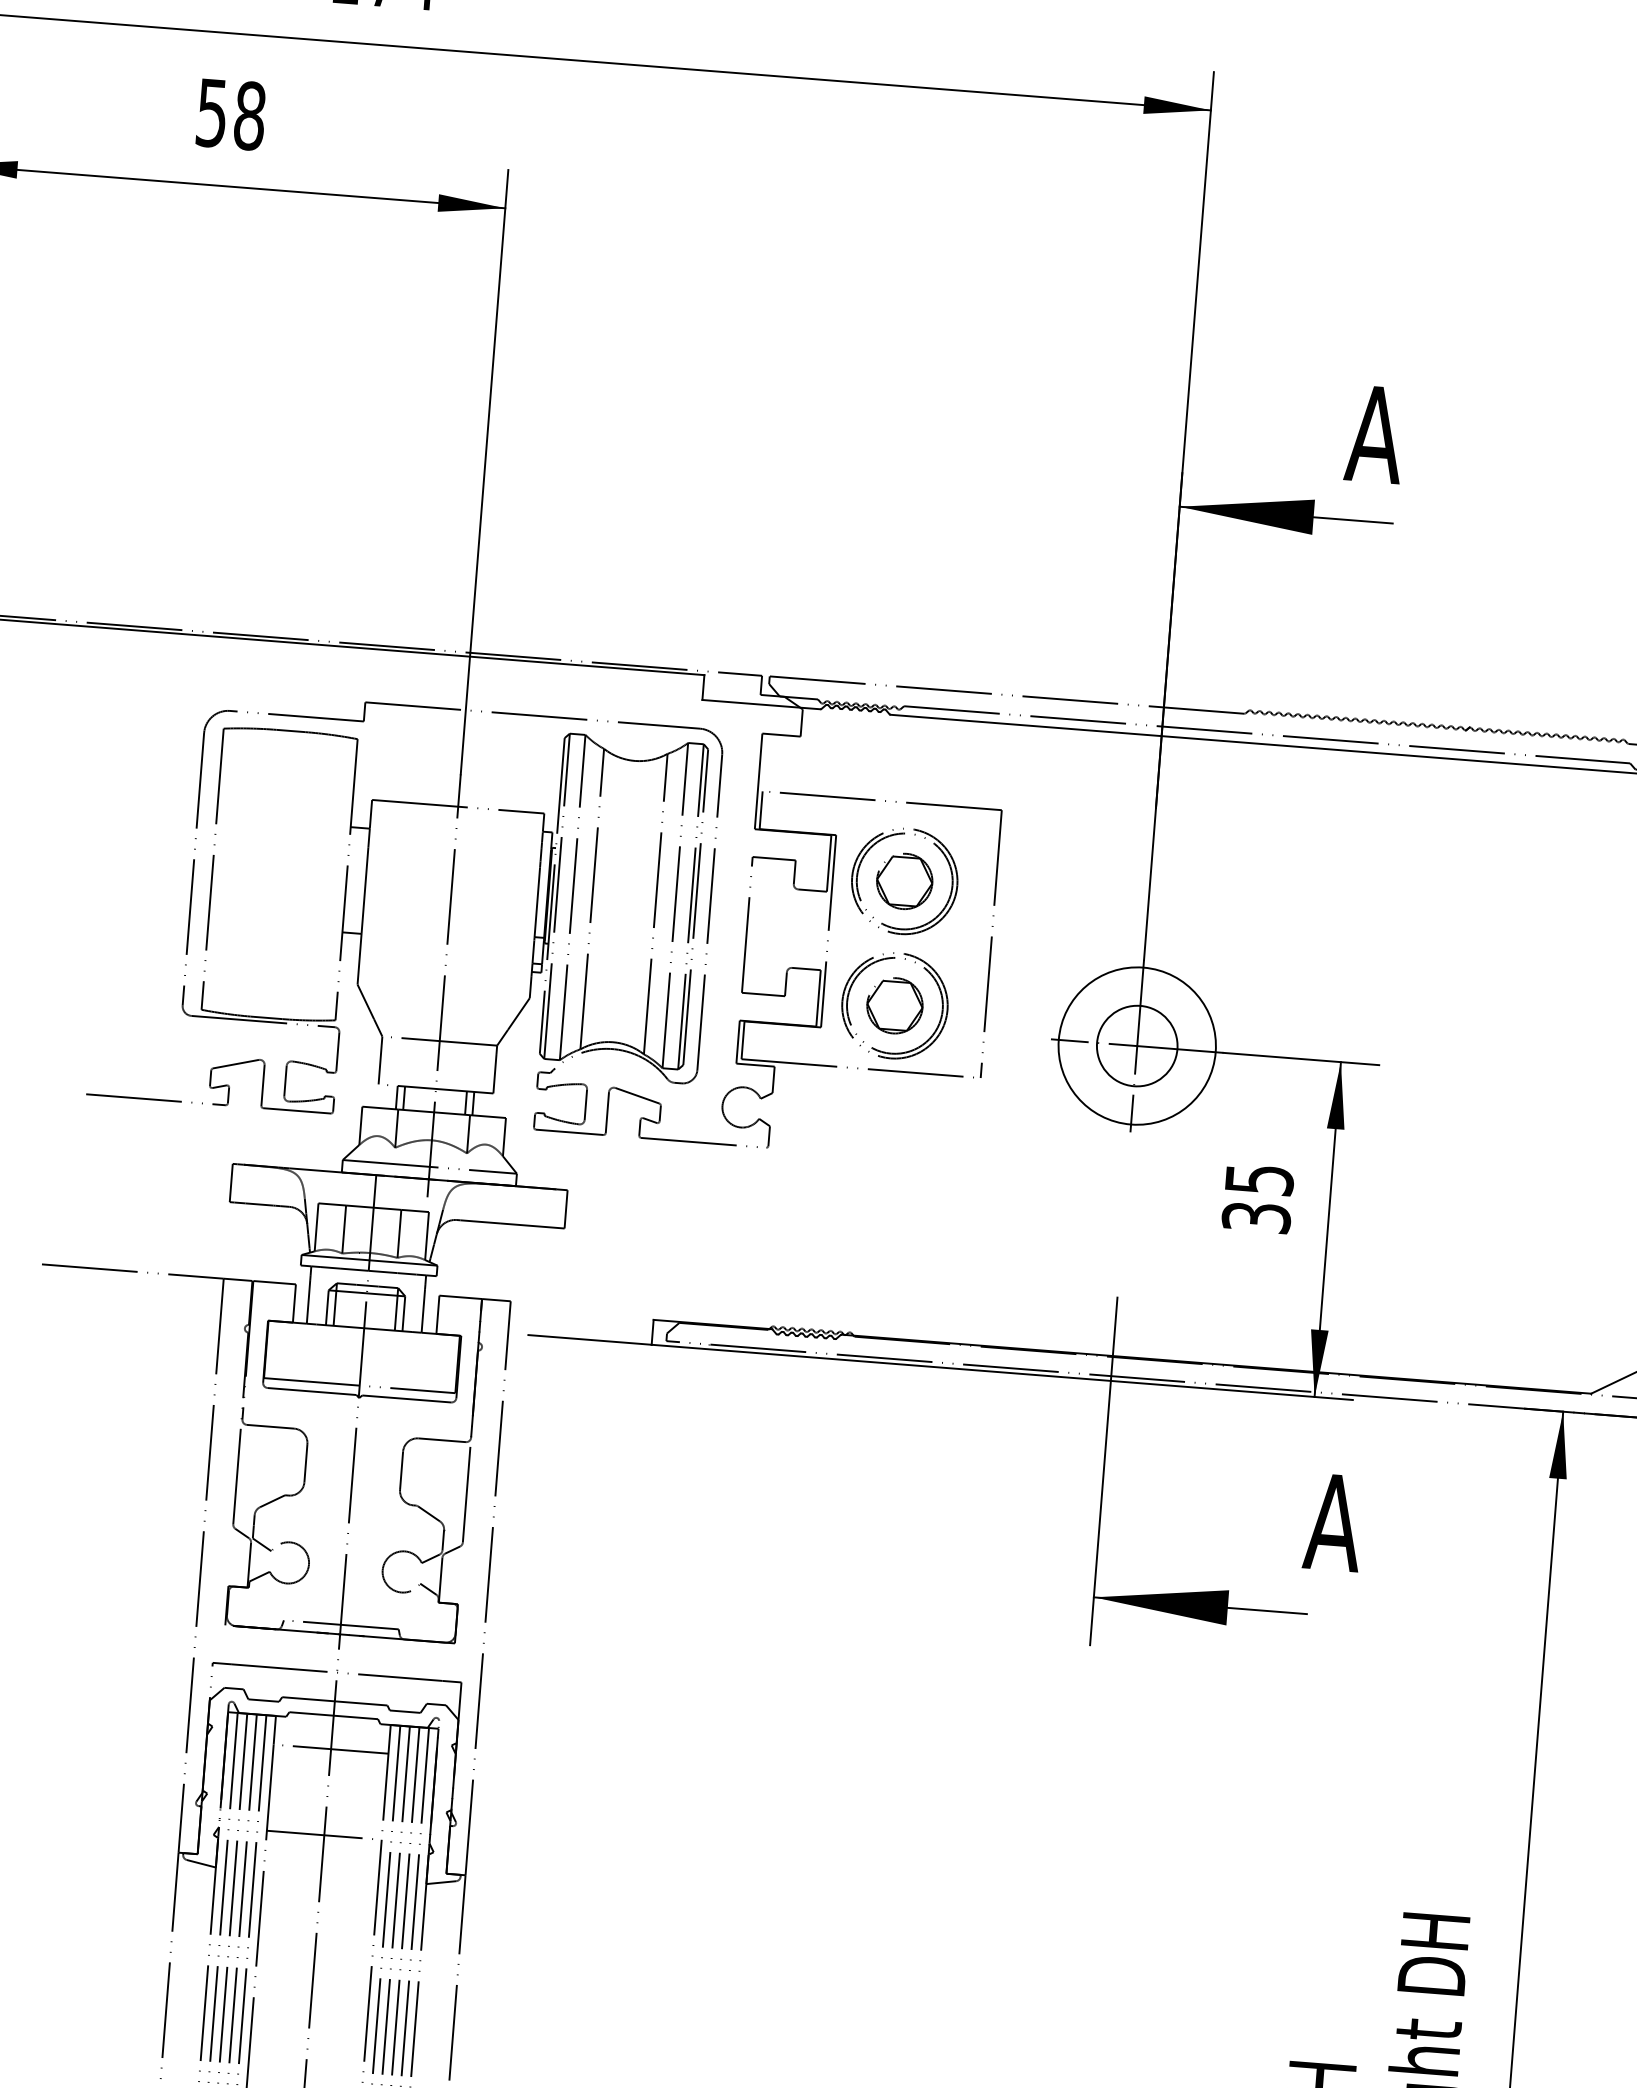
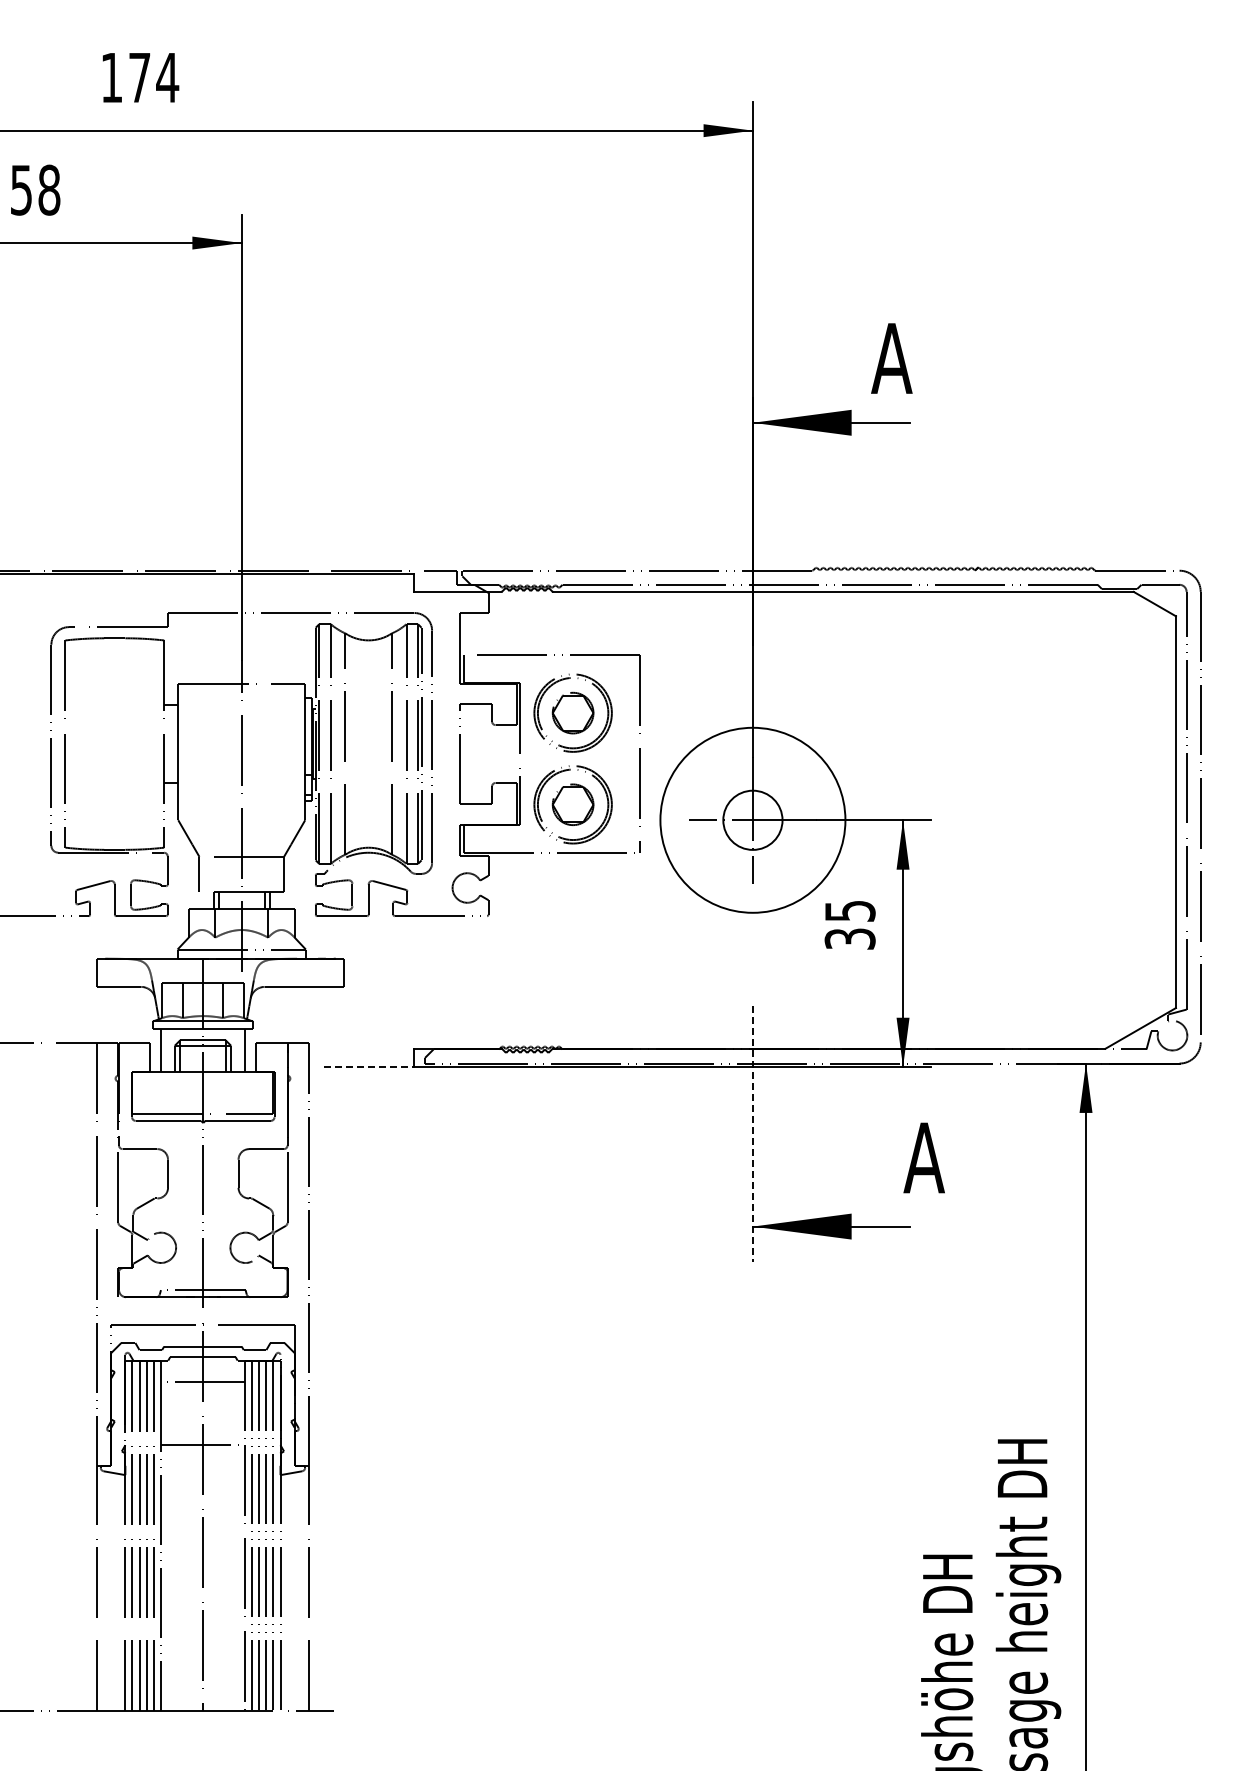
circle: (1136, 1046) -> (752, 820), size x1.6
line: (590, 1340) -> (369, 1067), solid -> dashed
line: (1103, 1472) -> (752, 1134), solid -> dashed

